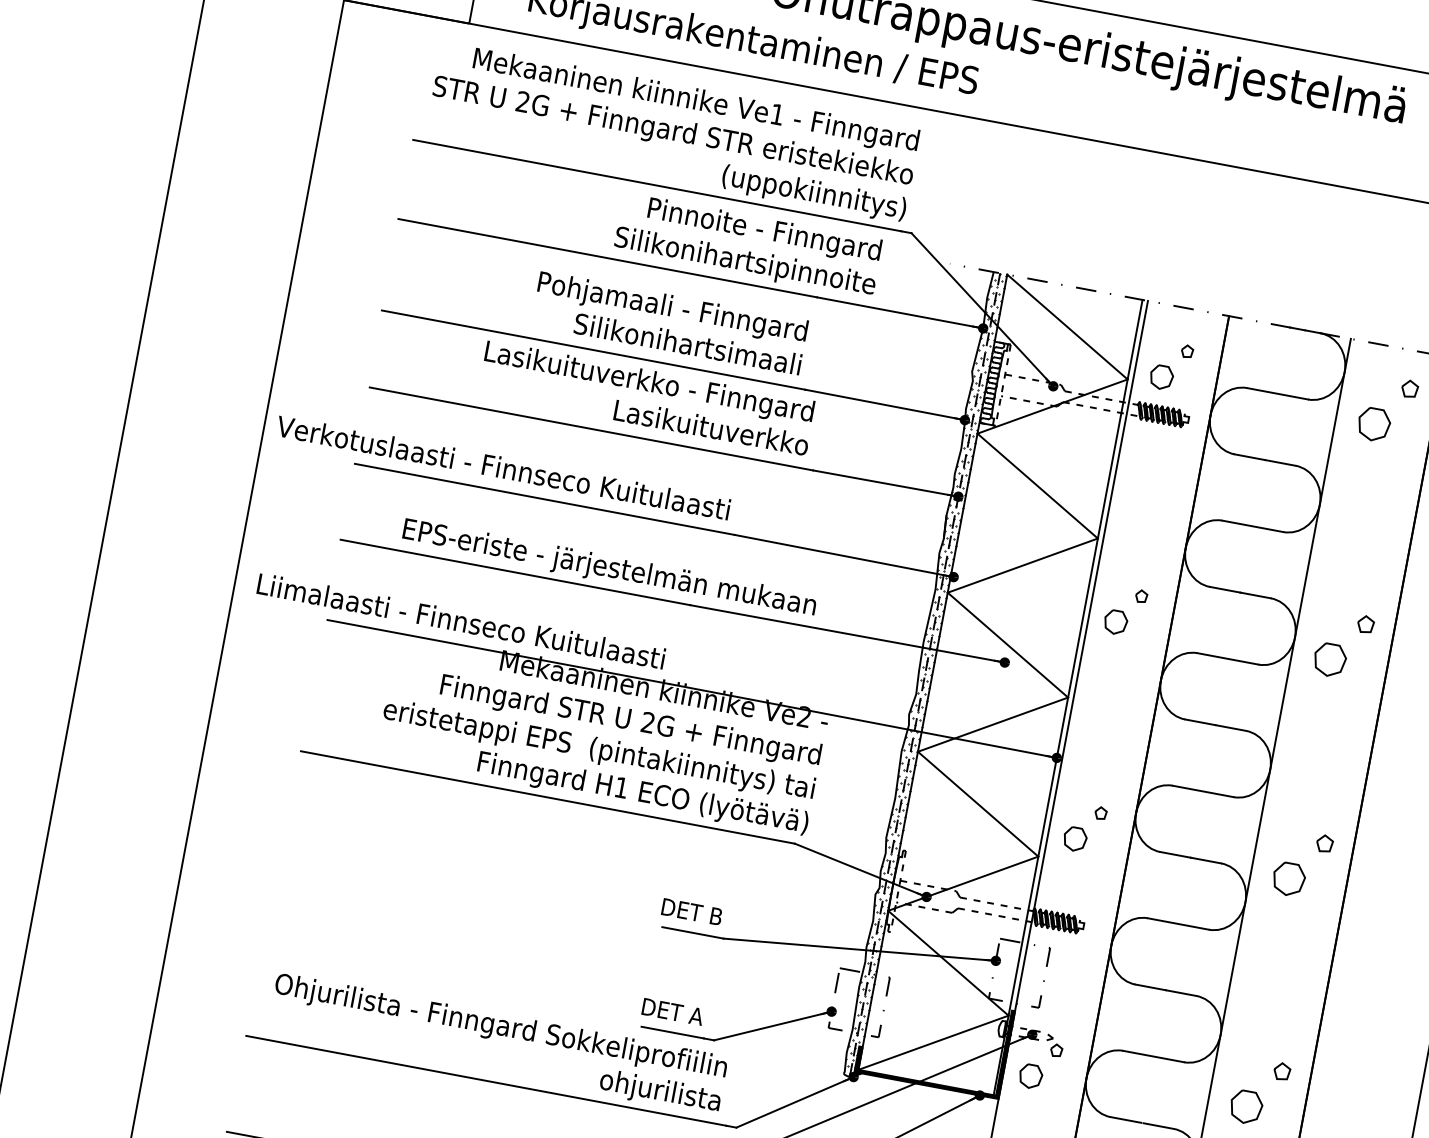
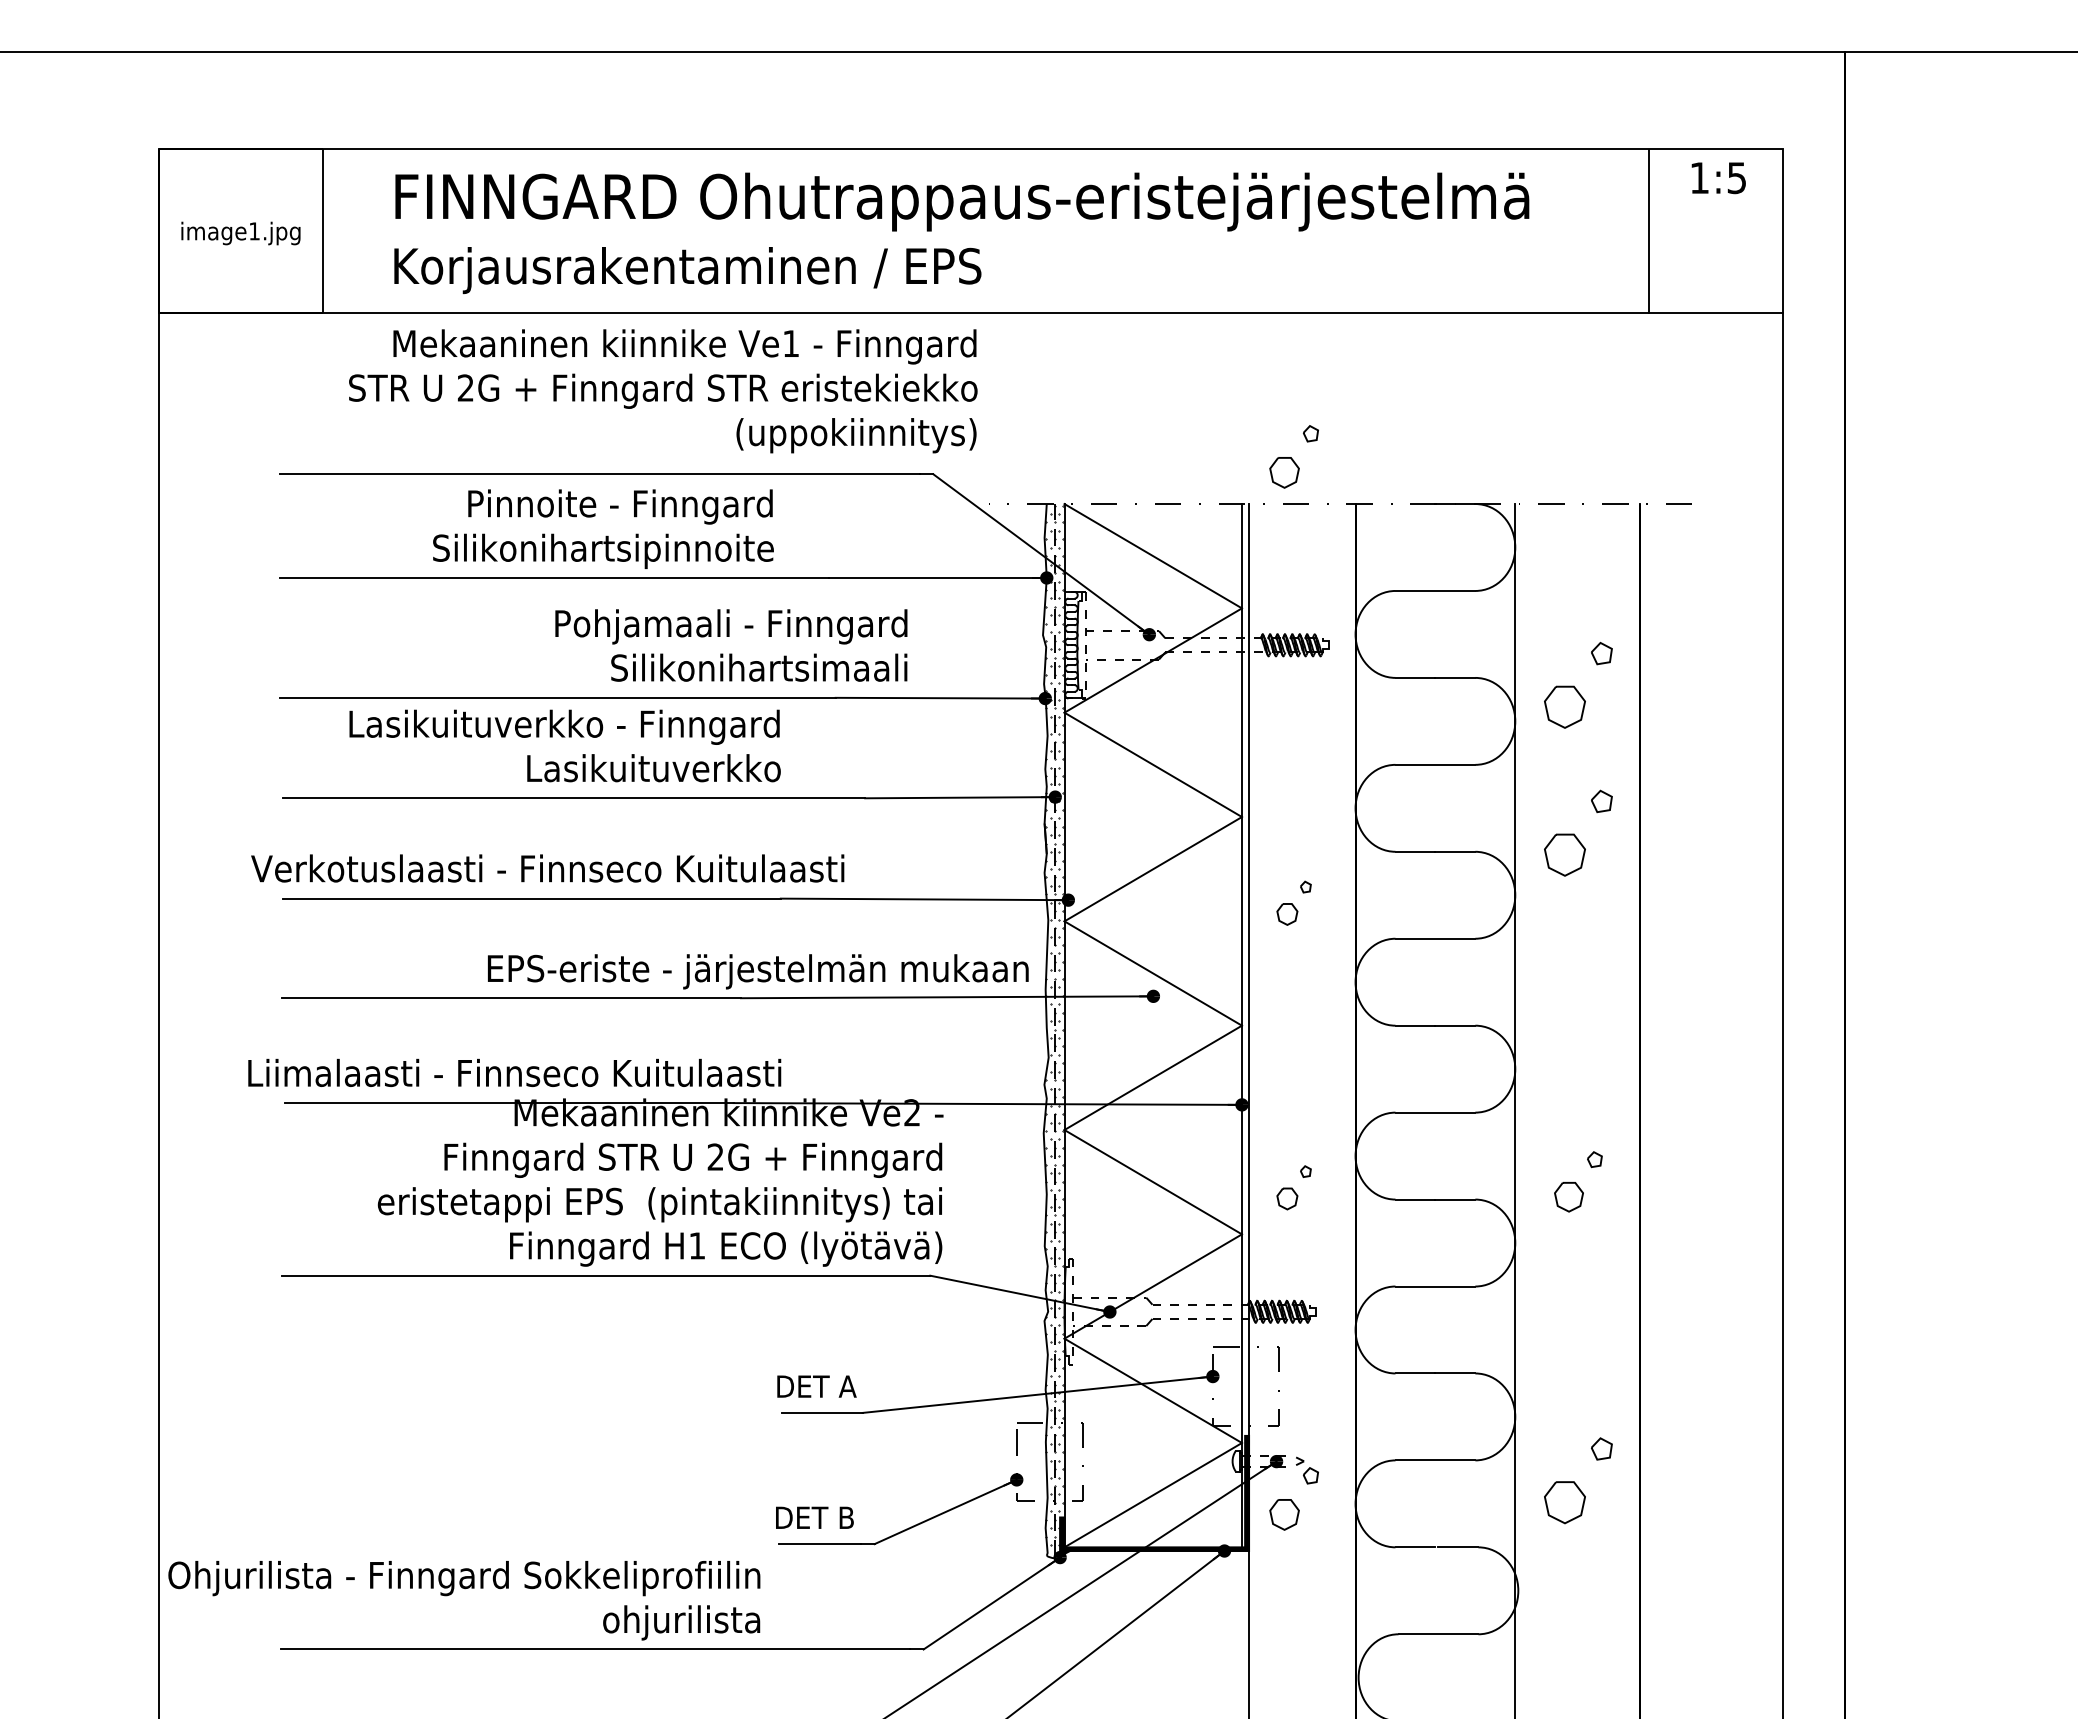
text: (673, 132) -> (663, 391), moved
text: (748, 245) -> (603, 528), moved
text: (669, 323) -> (731, 645), moved
part: (1170, 366) -> (1293, 456), moved
text: (646, 397) -> (564, 745), moved
part: (1387, 410) -> (1578, 685), moved
text: (503, 467) -> (547, 868), moved
text: (609, 569) -> (758, 971), moved
part: (1124, 611) -> (1293, 903), size x0.7
text: (461, 620) -> (514, 1072), moved
part: (1343, 644) -> (1578, 832), moved
part: (1084, 828) -> (1293, 1187), size x0.7
part: (1302, 864) -> (1578, 1181), size x0.7
text: (715, 916) -> (847, 1386), DET B -> DET A
text: (696, 1016) -> (846, 1517), DET A -> DET B
text: (497, 1044) -> (464, 1600), moved

